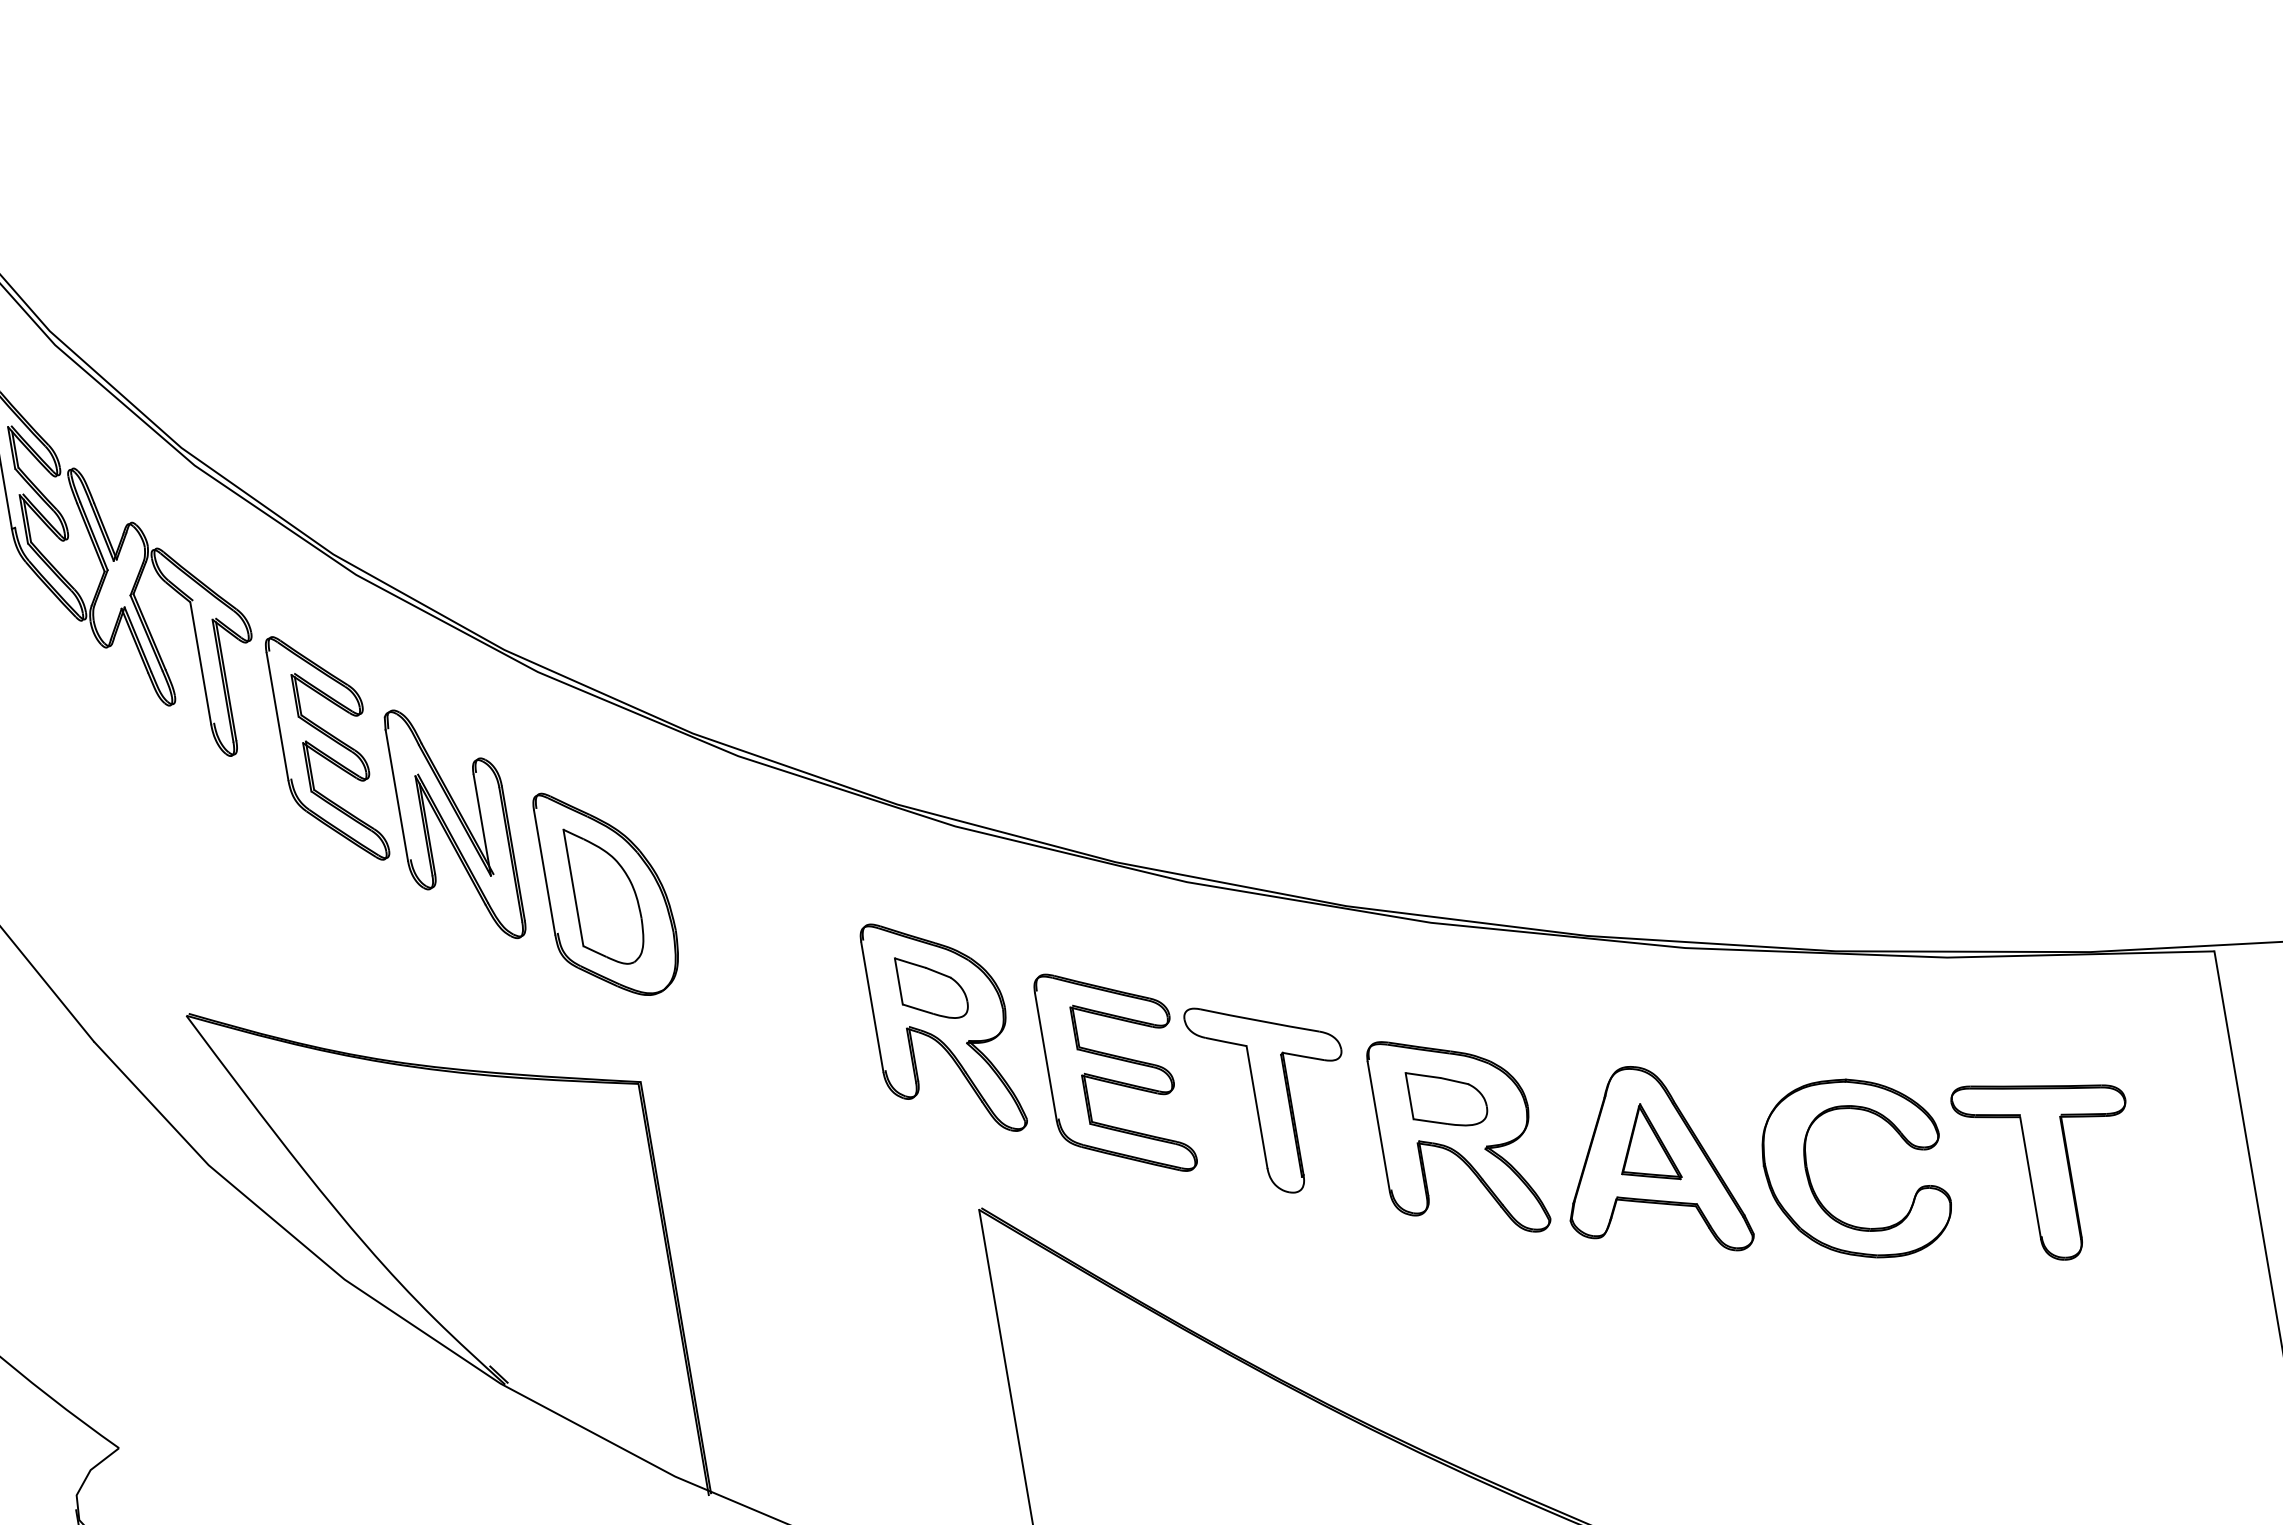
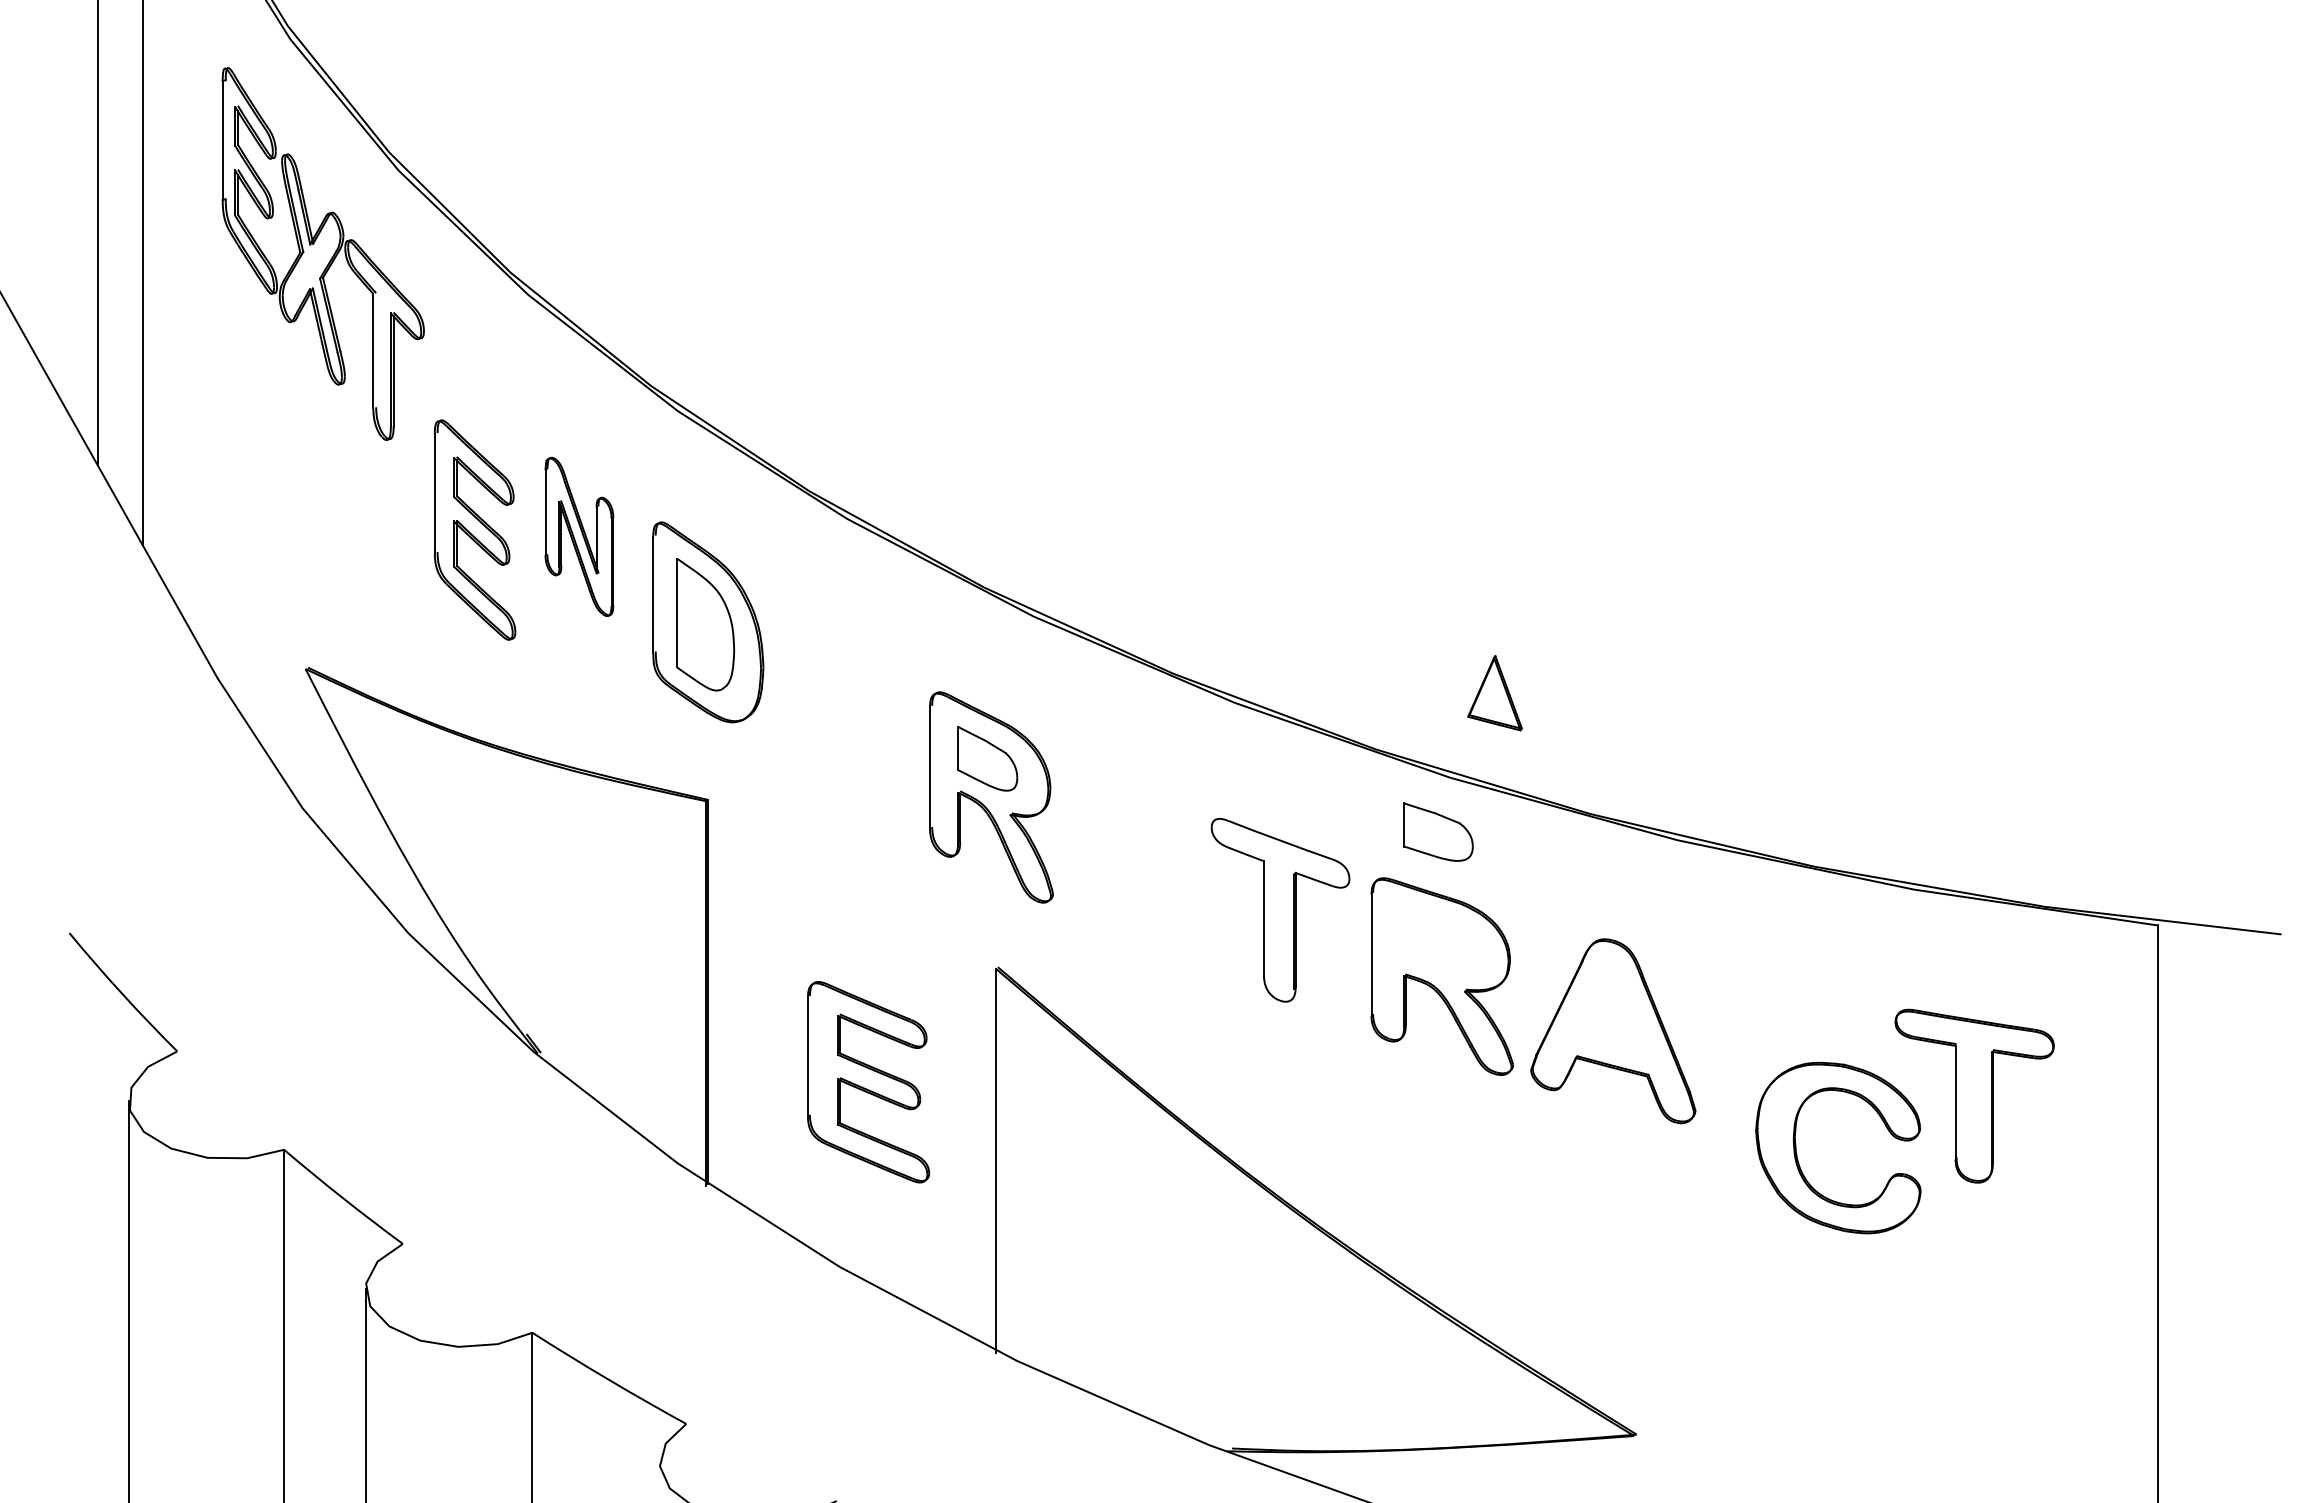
part: (326, 747) -> (474, 529), moved
part: (455, 823) -> (579, 536), size x0.7
part: (1115, 1073) -> (868, 1082), moved
part: (1447, 1096) -> (1438, 831), moved
part: (1645, 1144) -> (1494, 693), moved
part: (1812, 1184) -> (1797, 1154), moved

